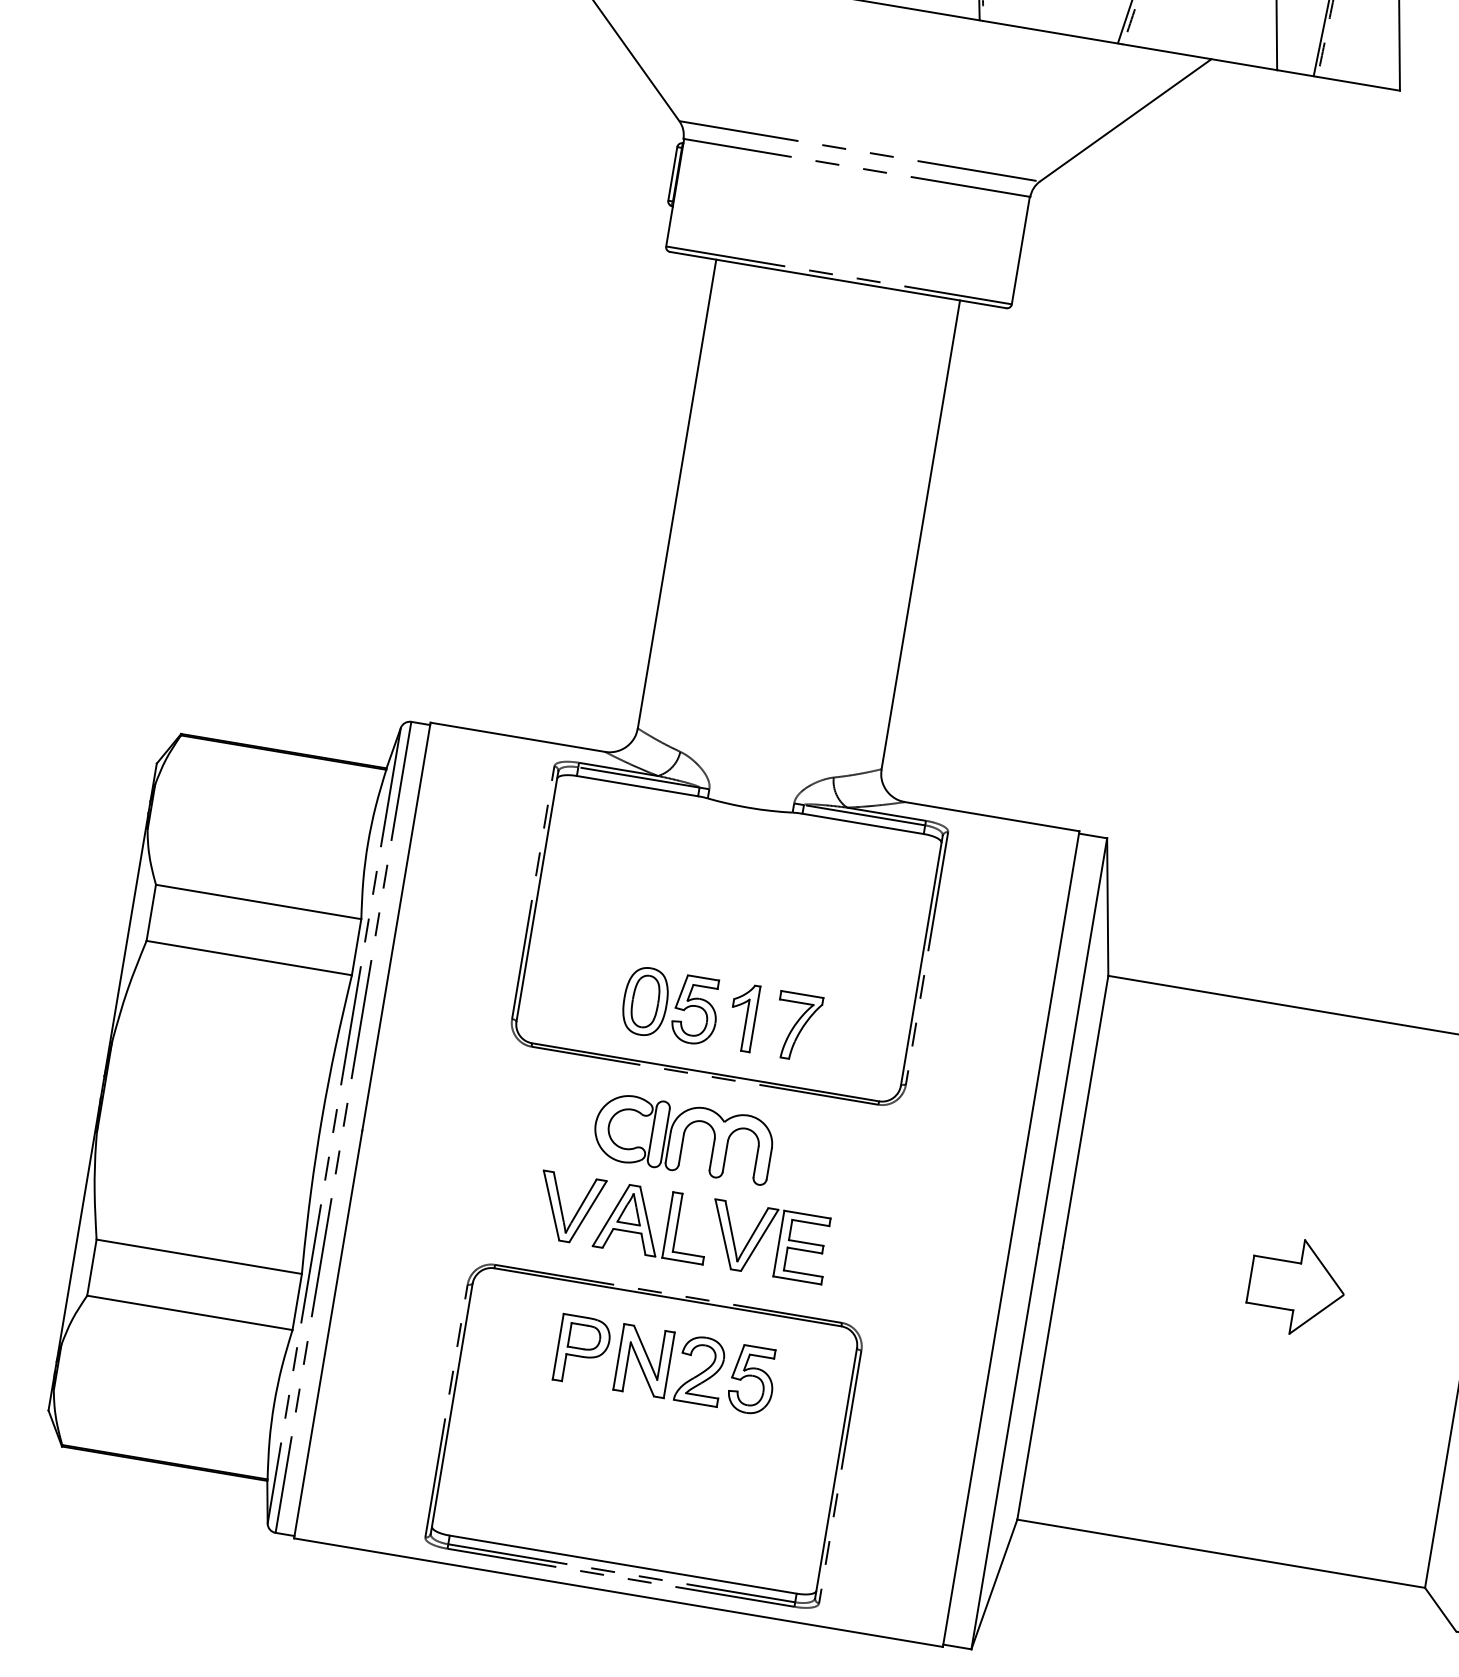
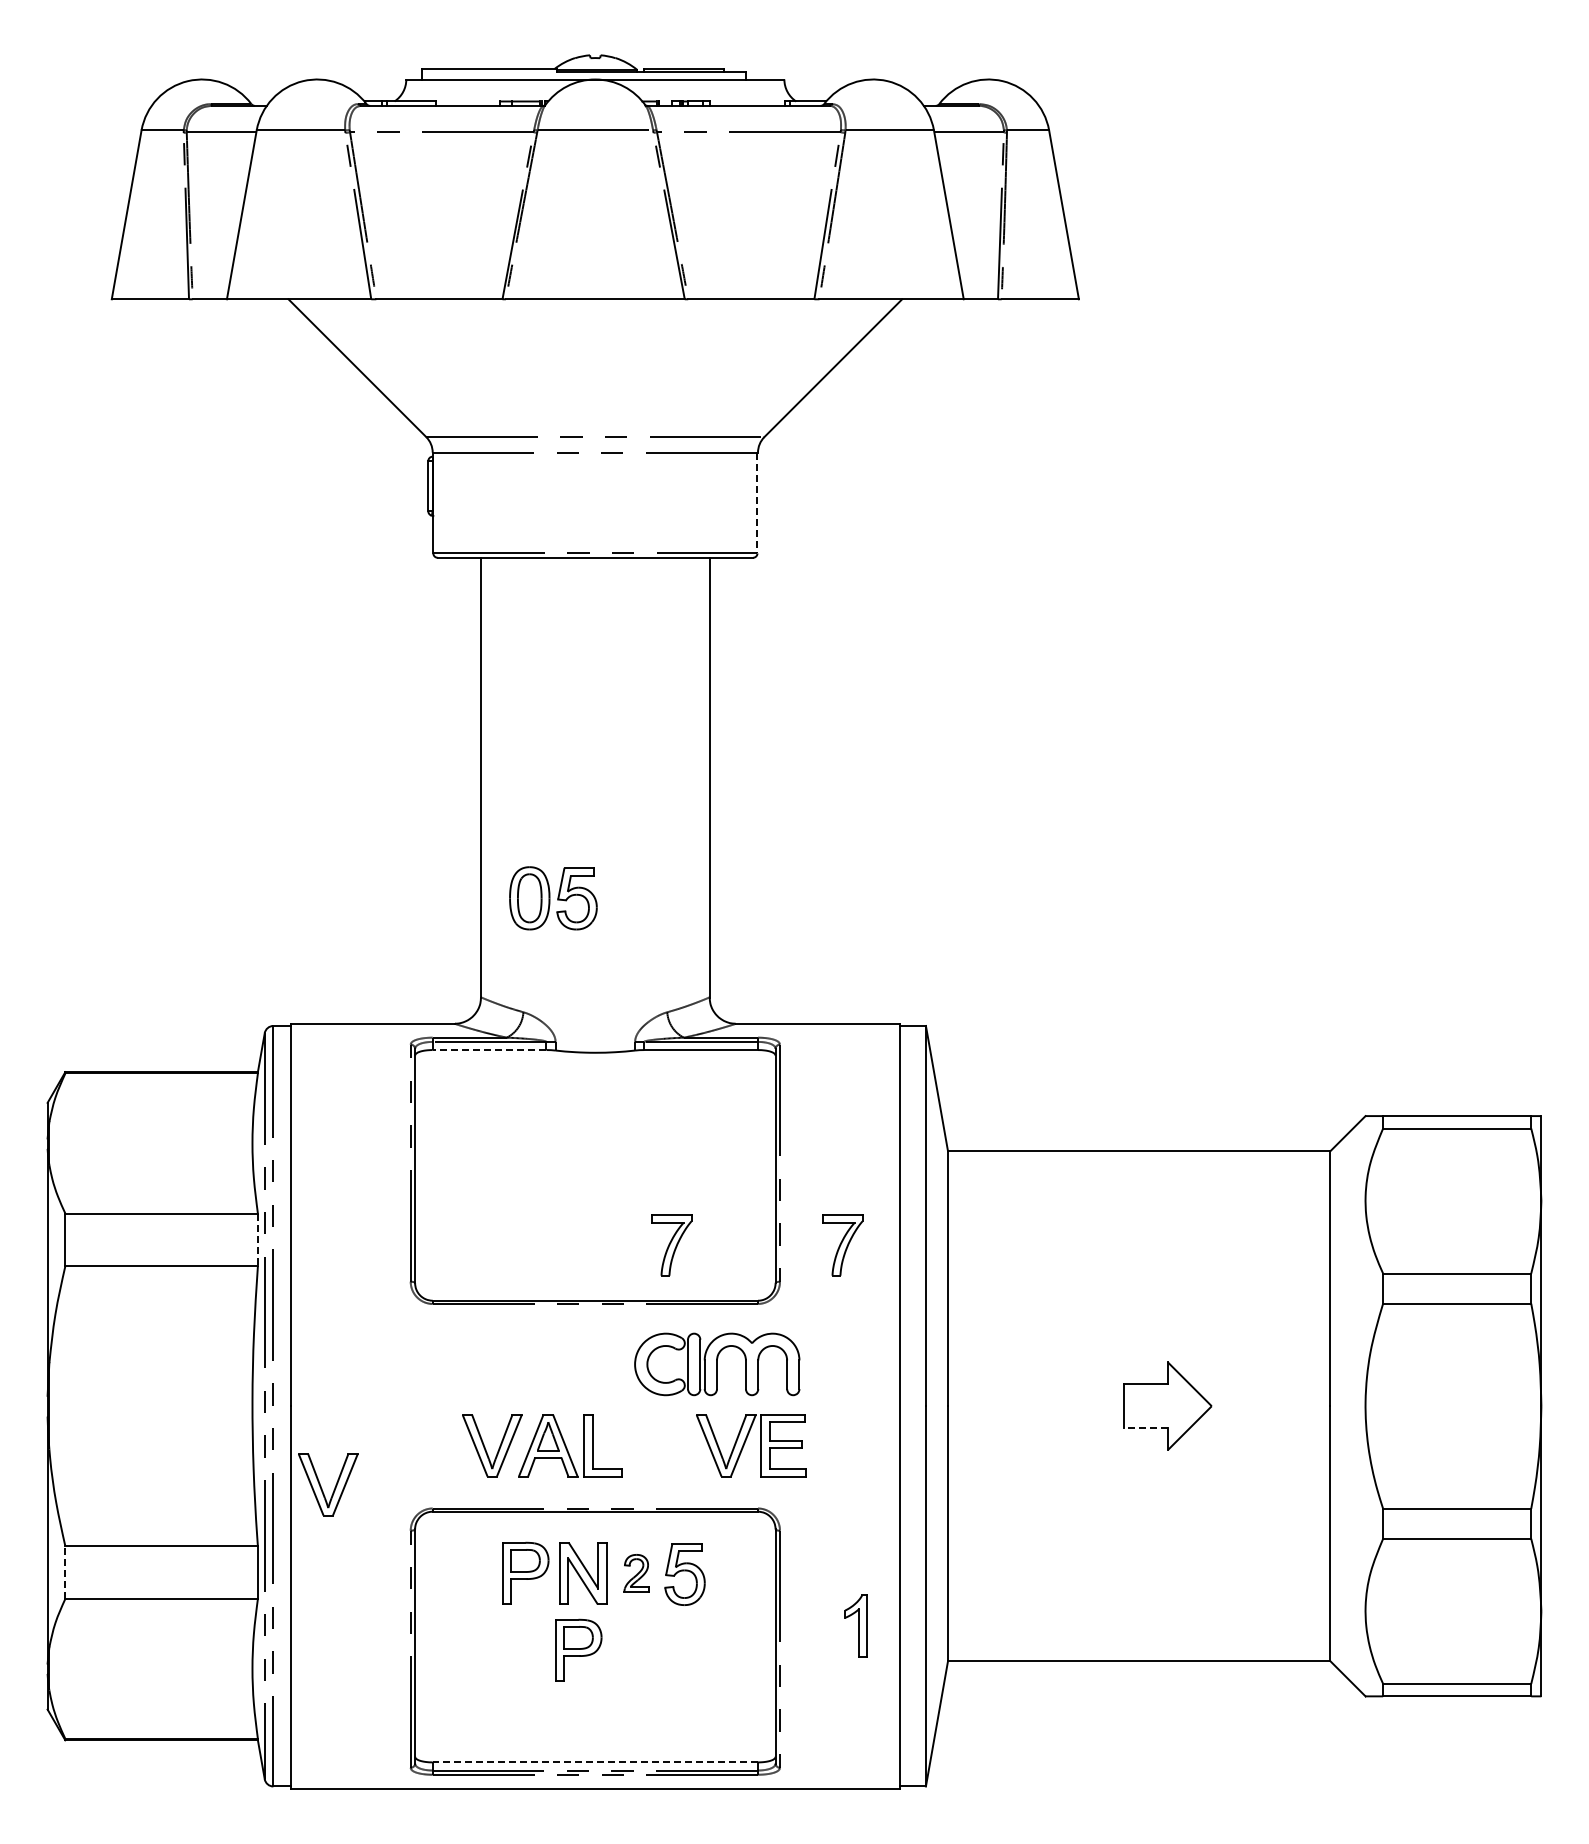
line: (1020, 251) -> (757, 503), solid -> dashed
line: (637, 786) -> (489, 1050), solid -> dashed
line: (356, 947) -> (257, 1240), solid -> dashed
part: (670, 1005) -> (553, 898), moved
part: (742, 1016) -> (855, 1625), moved
part: (978, 1057) -> (842, 1245), added
part: (683, 1138) -> (717, 1364), moved
part: (394, 1224) -> (334, 1487), added
part: (762, 1238) -> (745, 1443), moved
line: (92, 1267) -> (65, 1572), solid -> dashed
line: (1269, 1306) -> (1145, 1428), solid -> dashed
part: (700, 1369) -> (636, 1572), size x0.6
part: (625, 1441) -> (578, 1649), added
line: (623, 1564) -> (595, 1762), solid -> dashed

